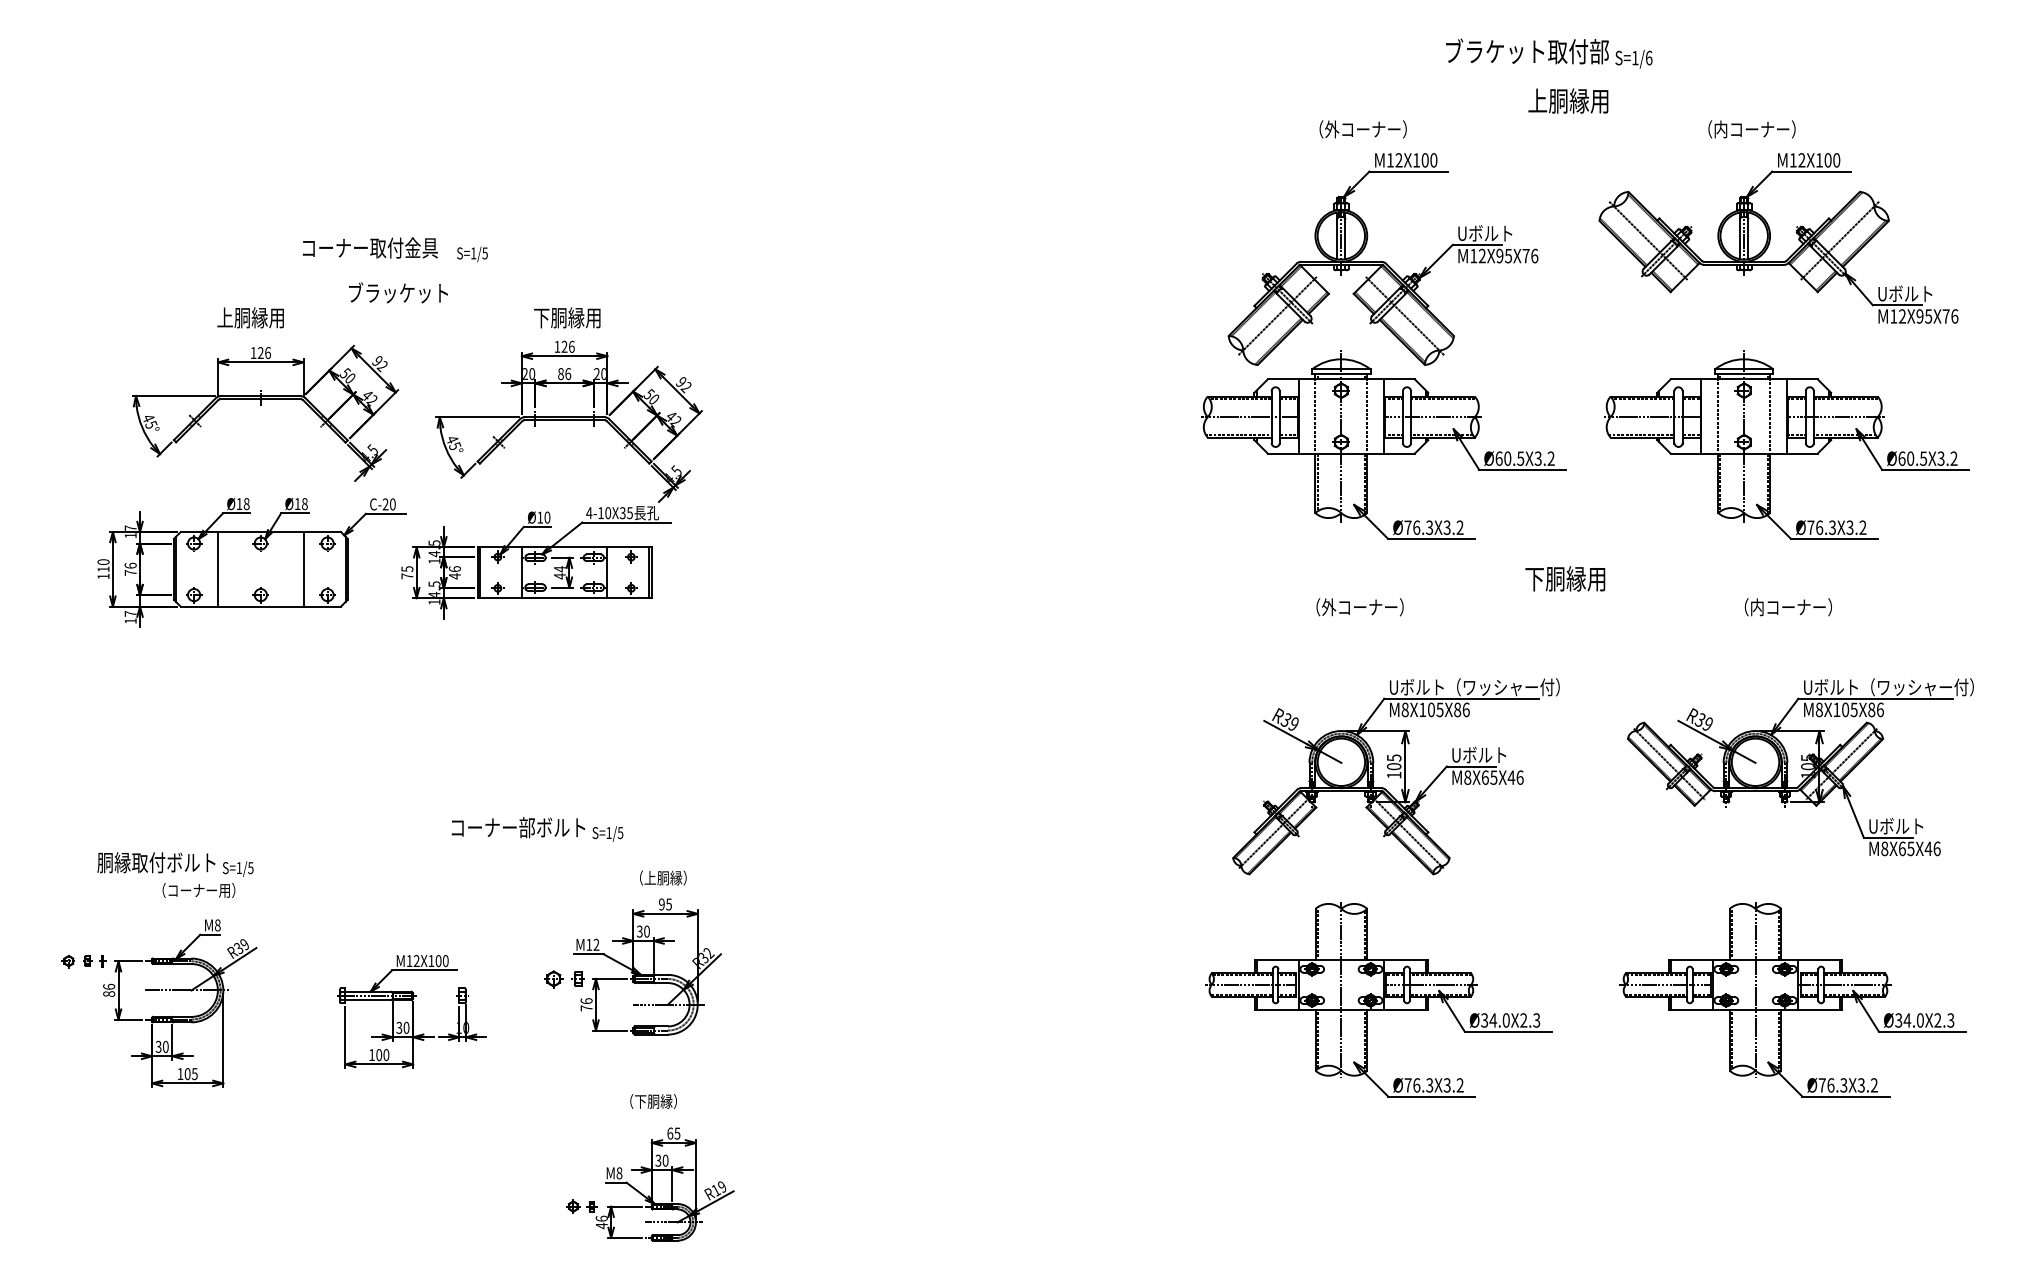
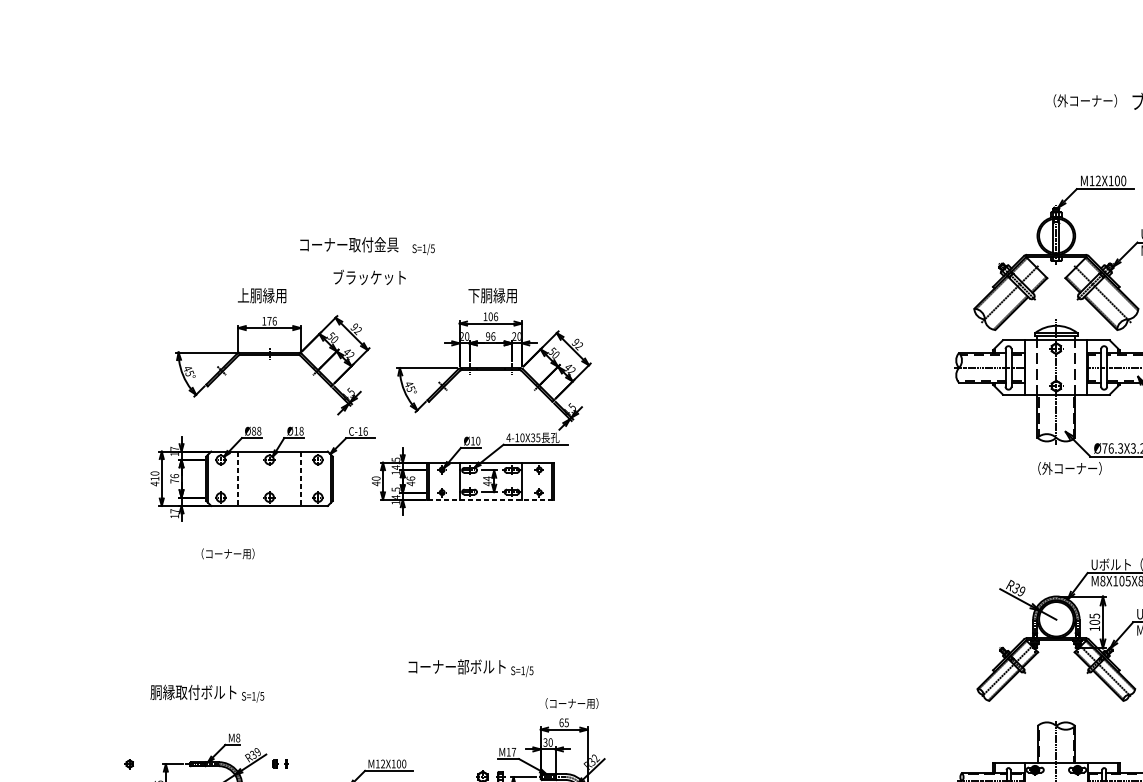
text: (1362, 129) -> (1084, 100), moved
text: (564, 346) -> (490, 316), 126 -> 106
text: (260, 352) -> (269, 320), 126 -> 176
text: (560, 374) -> (487, 336), 86 -> 96
text: (239, 504) -> (253, 431), Ø18 -> Ø88
text: (388, 504) -> (362, 431), C-20 -> C-16
line: (218, 569) -> (238, 478), solid -> dashed
line: (303, 569) -> (300, 478), solid -> dashed
text: (407, 572) -> (376, 481), 75 -> 40
text: (103, 576) -> (154, 483), 110 -> 410
line: (564, 598) -> (490, 500), solid -> dashed
text: (1359, 607) -> (1069, 468), moved
text: (678, 877) -> (573, 703), （上胴縁） -> （コーナー用）
text: (198, 890) -> (227, 553), moved
text: (661, 904) -> (561, 722), 95 -> 65
text: (596, 944) -> (513, 751), M12 -> M17
part: (94, 961) -> (280, 764), moved

